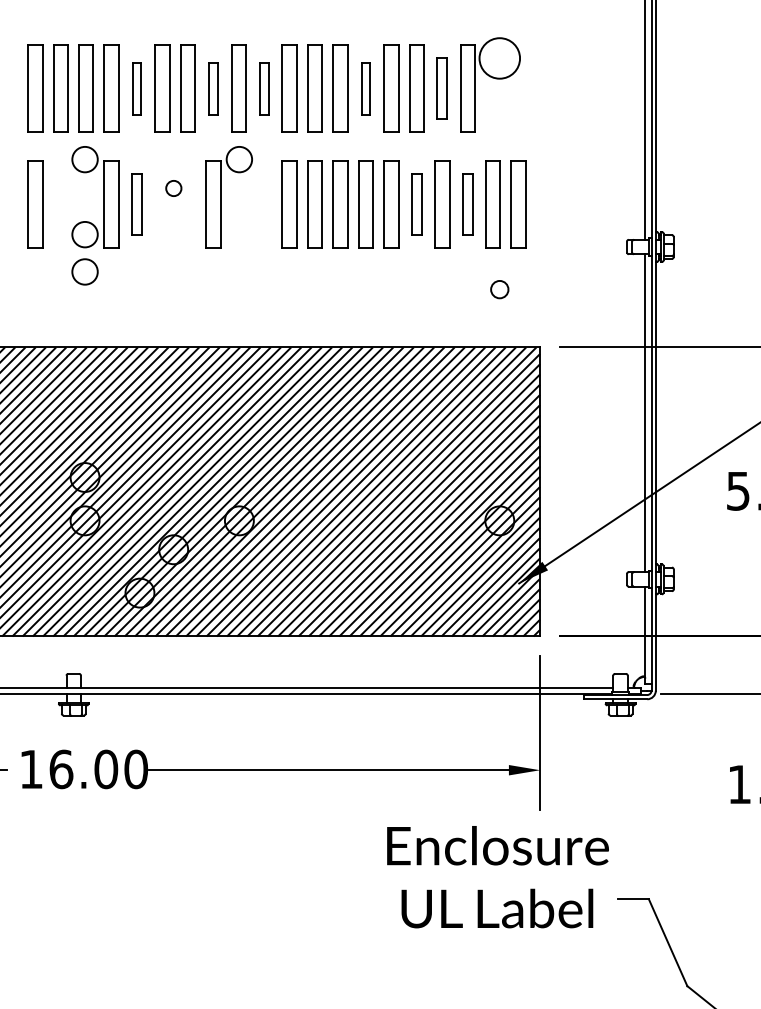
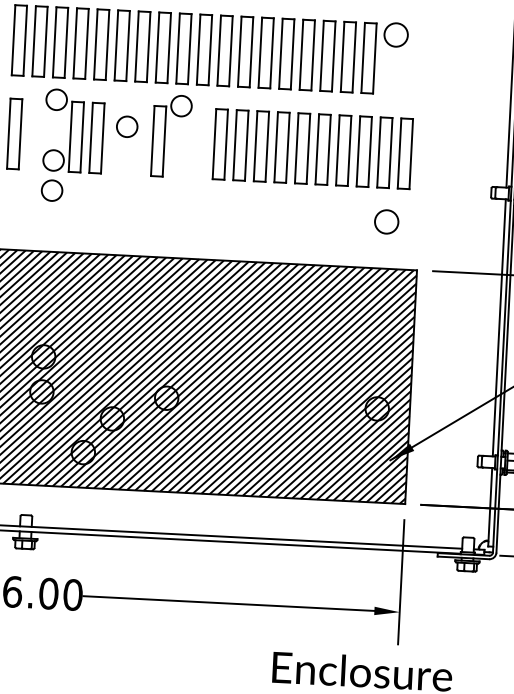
circle: (499, 58) -> (395, 35), size x0.71
part: (136, 88) -> (101, 44), size x1.67
part: (213, 88) -> (163, 47), size x1.67
part: (263, 88) -> (203, 49), size x1.67
part: (365, 88) -> (286, 53), size x1.67
part: (442, 88) -> (348, 56), size x1.43
circle: (173, 188) -> (127, 126), size x1.67
part: (136, 204) -> (96, 138), size x1.43
part: (416, 204) -> (322, 149), size x1.43
part: (467, 204) -> (364, 151), size x1.43
circle: (499, 289) -> (386, 221), size x1.67

